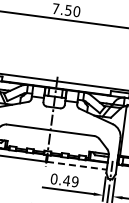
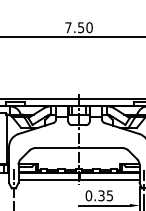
line: (76, 165) -> (109, 179), dashed -> solid
text: (70, 180) -> (105, 195), 0.49 -> 0.35

